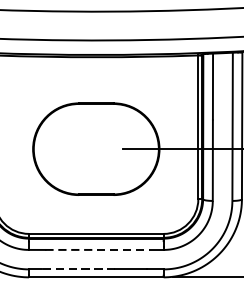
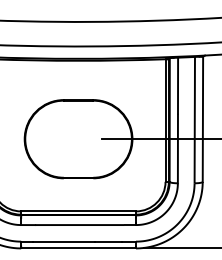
line: (98, 250) -> (80, 225), dashed -> solid
line: (78, 269) -> (63, 241), dashed -> solid

